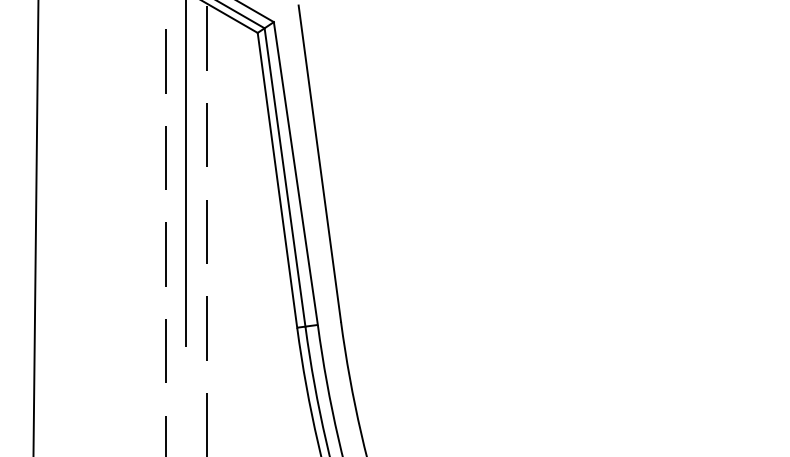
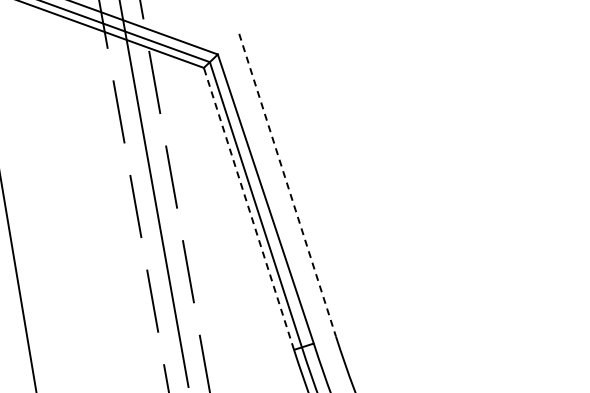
line: (319, 163) -> (287, 185), solid -> dashed
line: (277, 180) -> (249, 209), solid -> dashed

